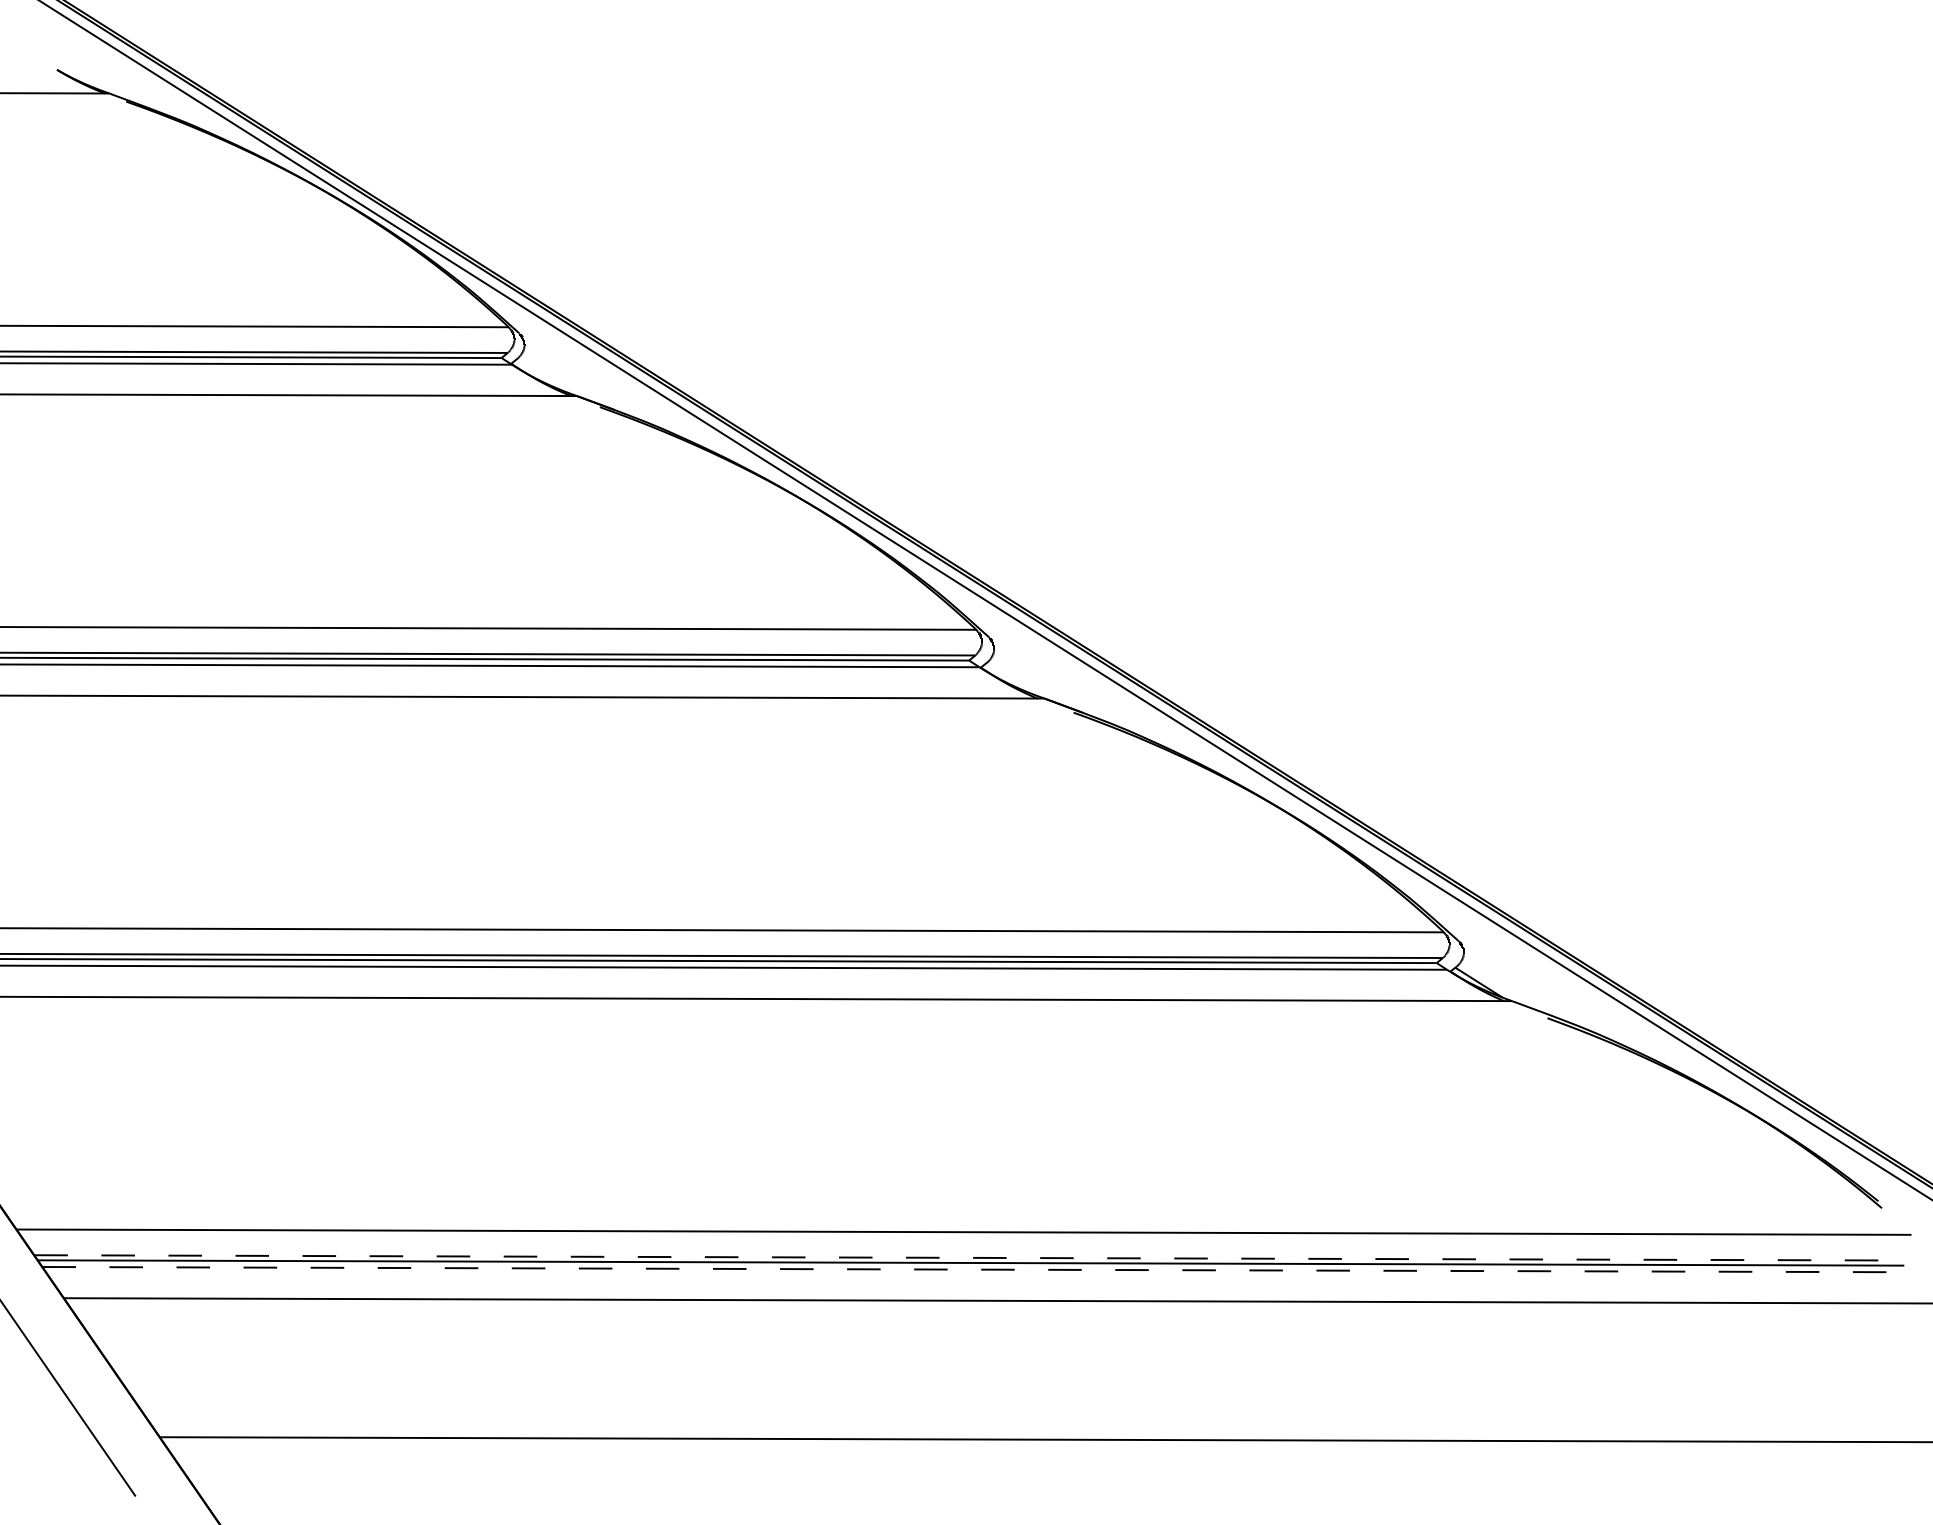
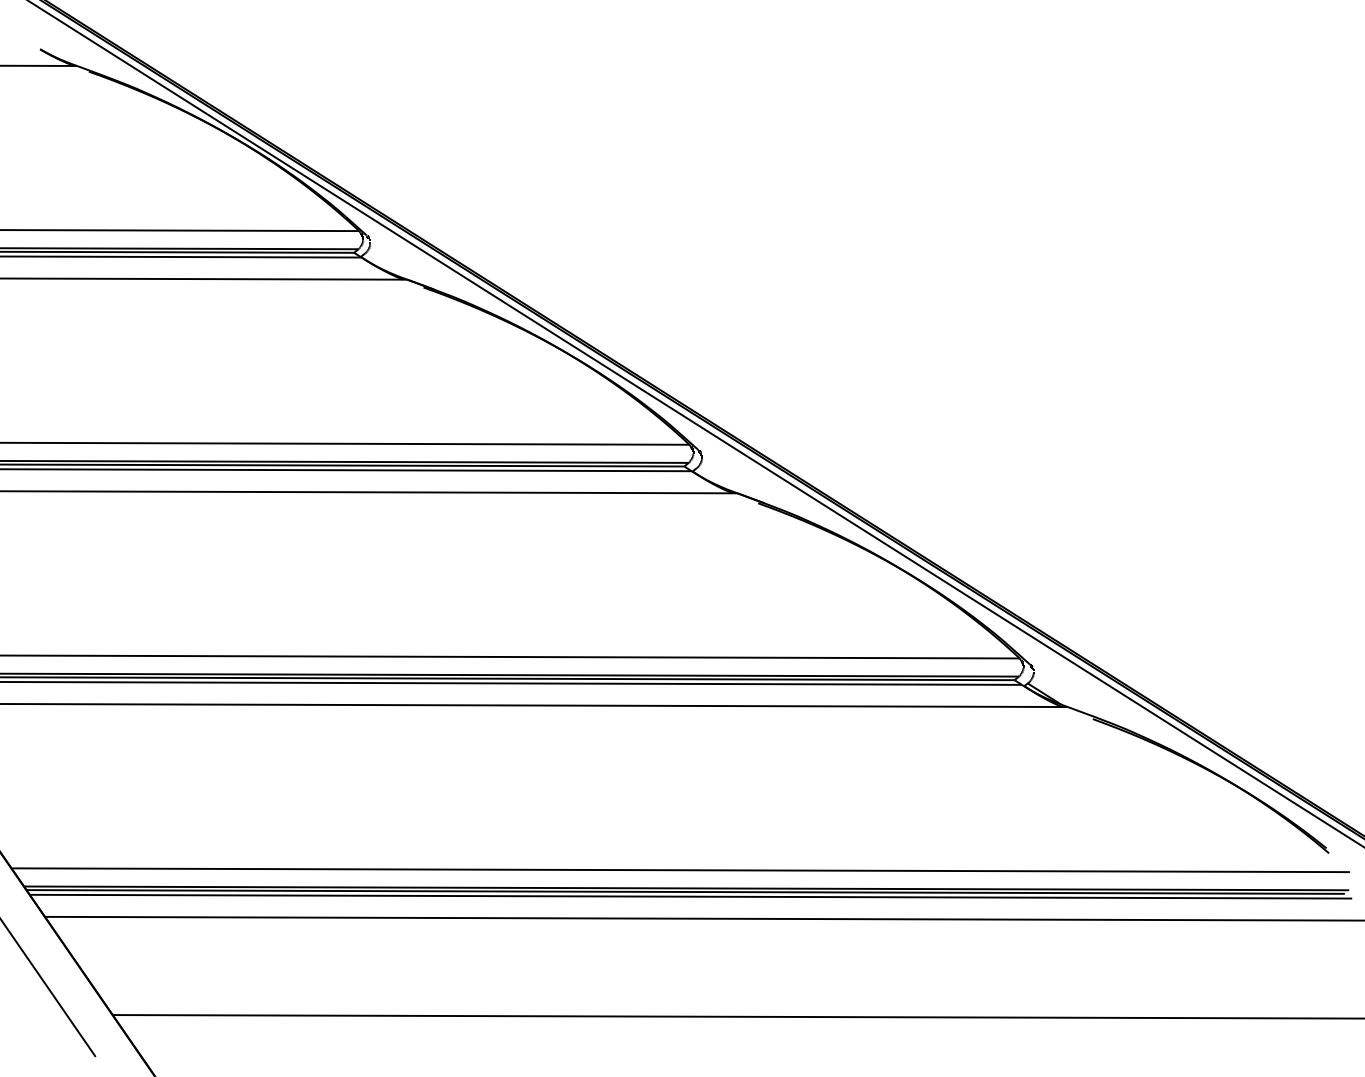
line: (972, 1257) -> (686, 888), dashed -> solid
line: (979, 1269) -> (691, 896), dashed -> solid

